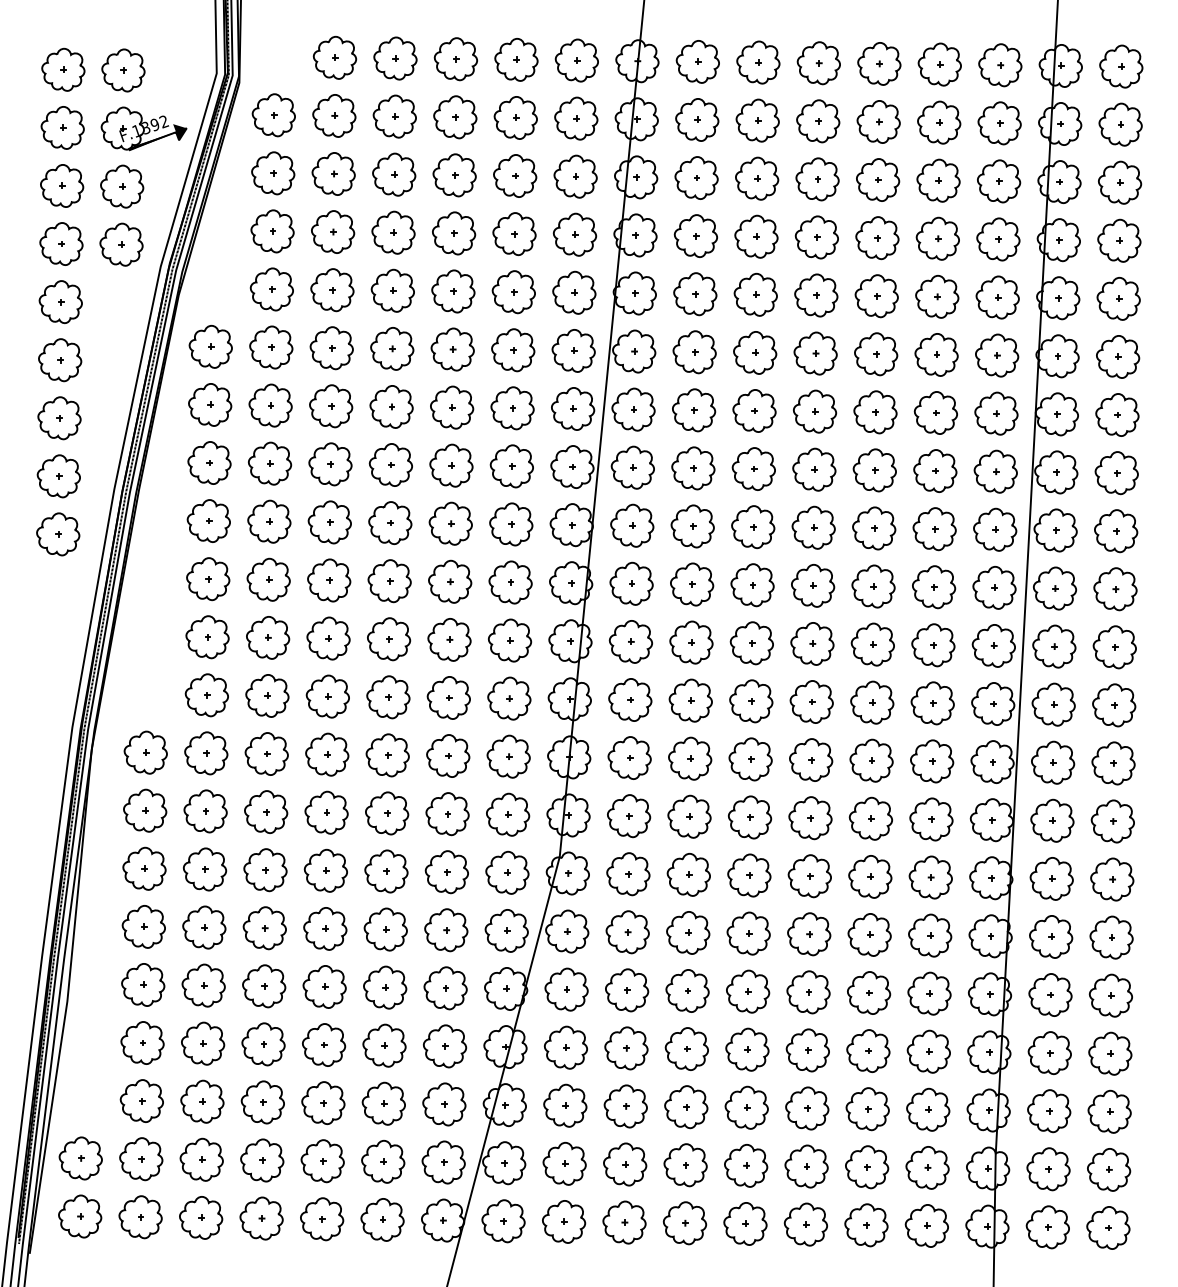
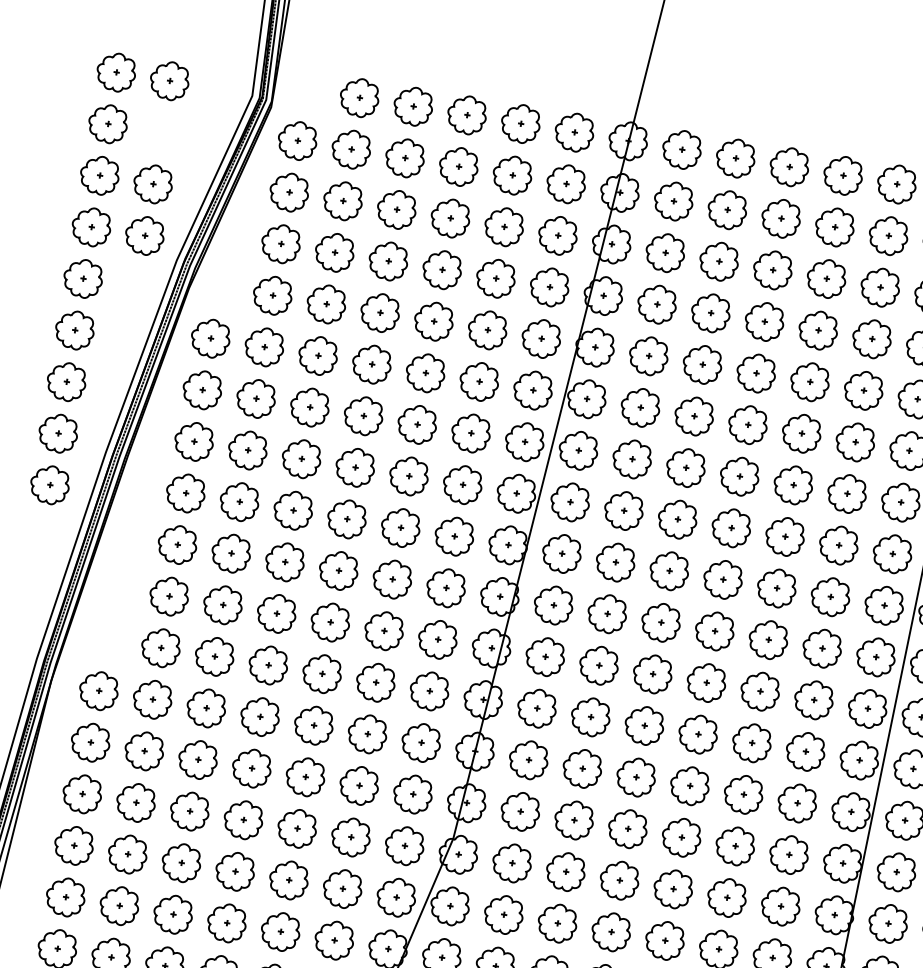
part: (143, 128) -> (179, 135), removed

